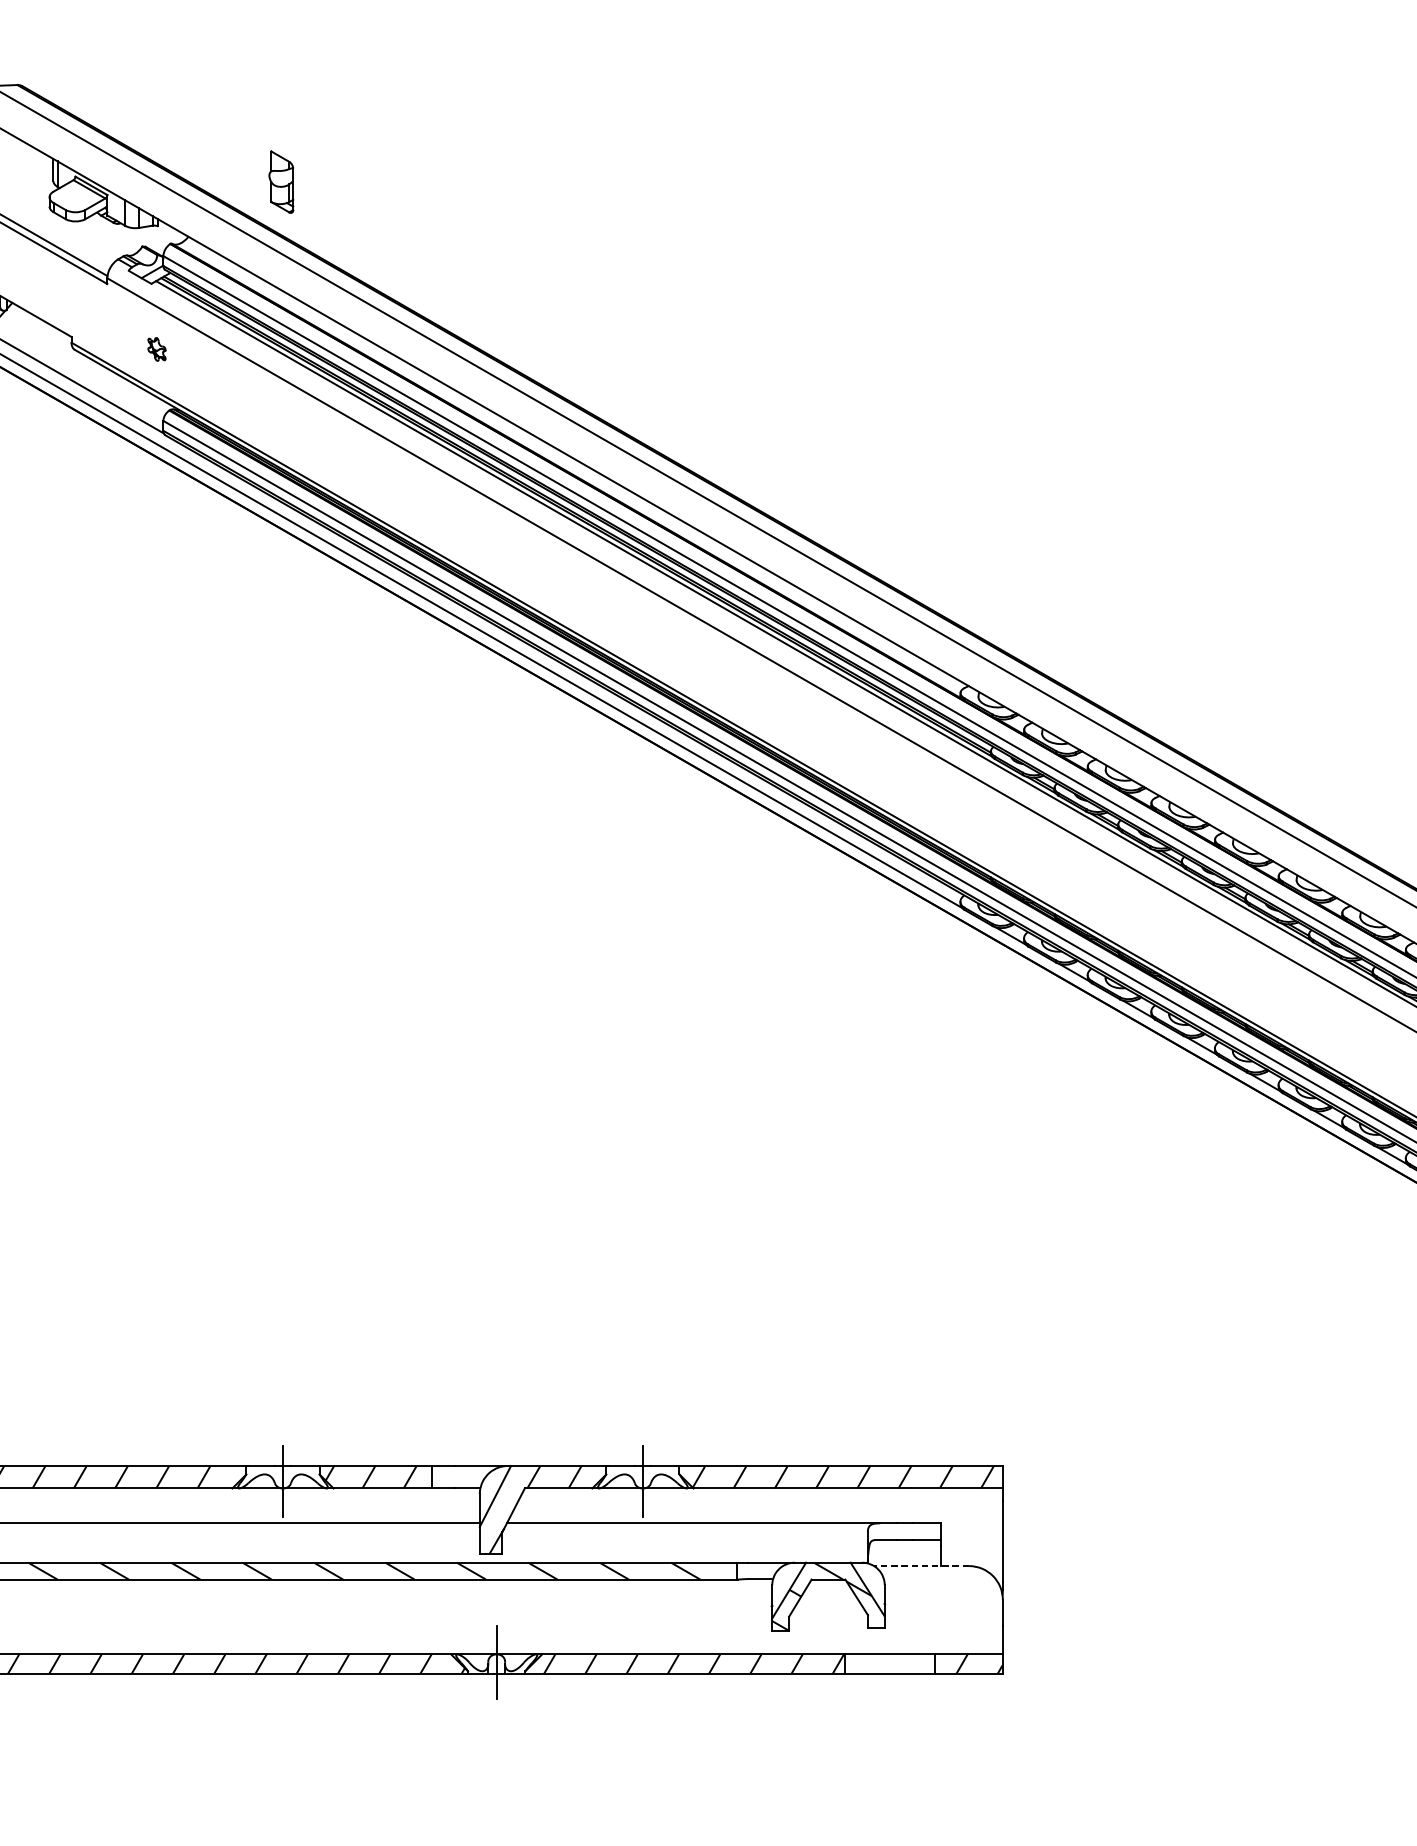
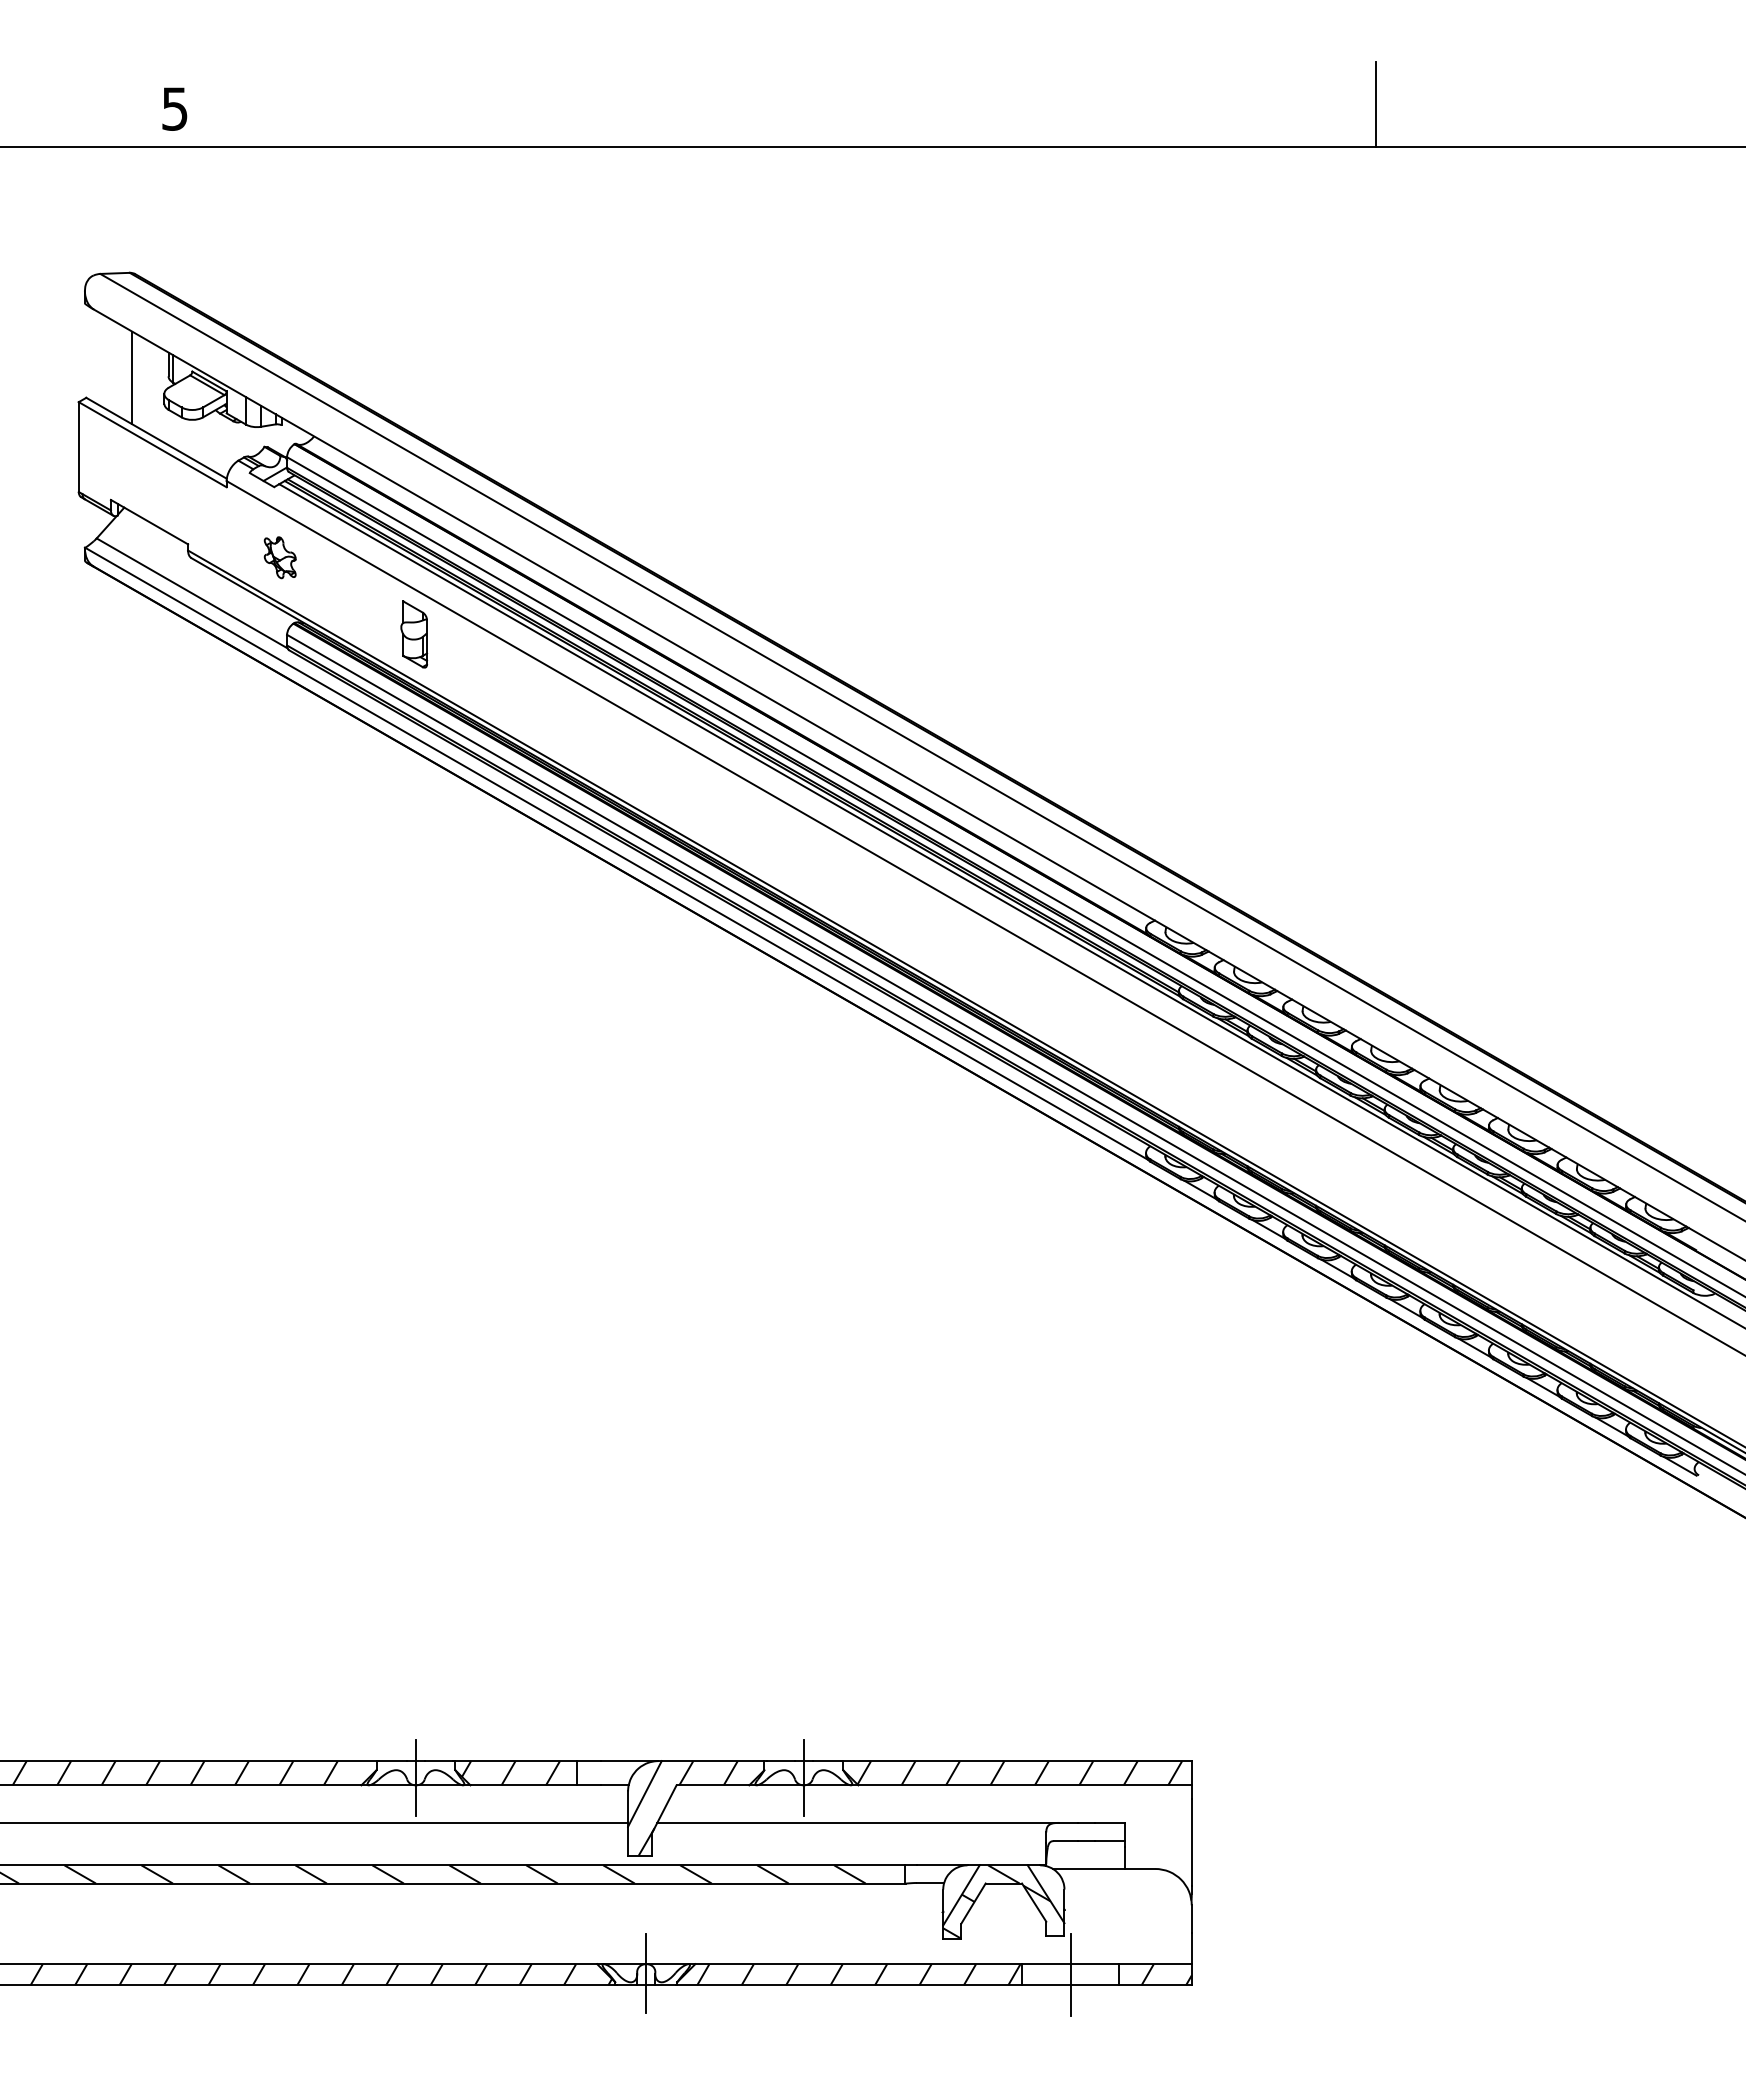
line: (19, 182) -> (132, 377), added
part: (281, 182) -> (414, 634), moved
part: (156, 349) -> (279, 557), size x1.67
line: (920, 1565) -> (1103, 1868), dashed -> solid
line: (890, 1664) -> (1070, 1974), added

